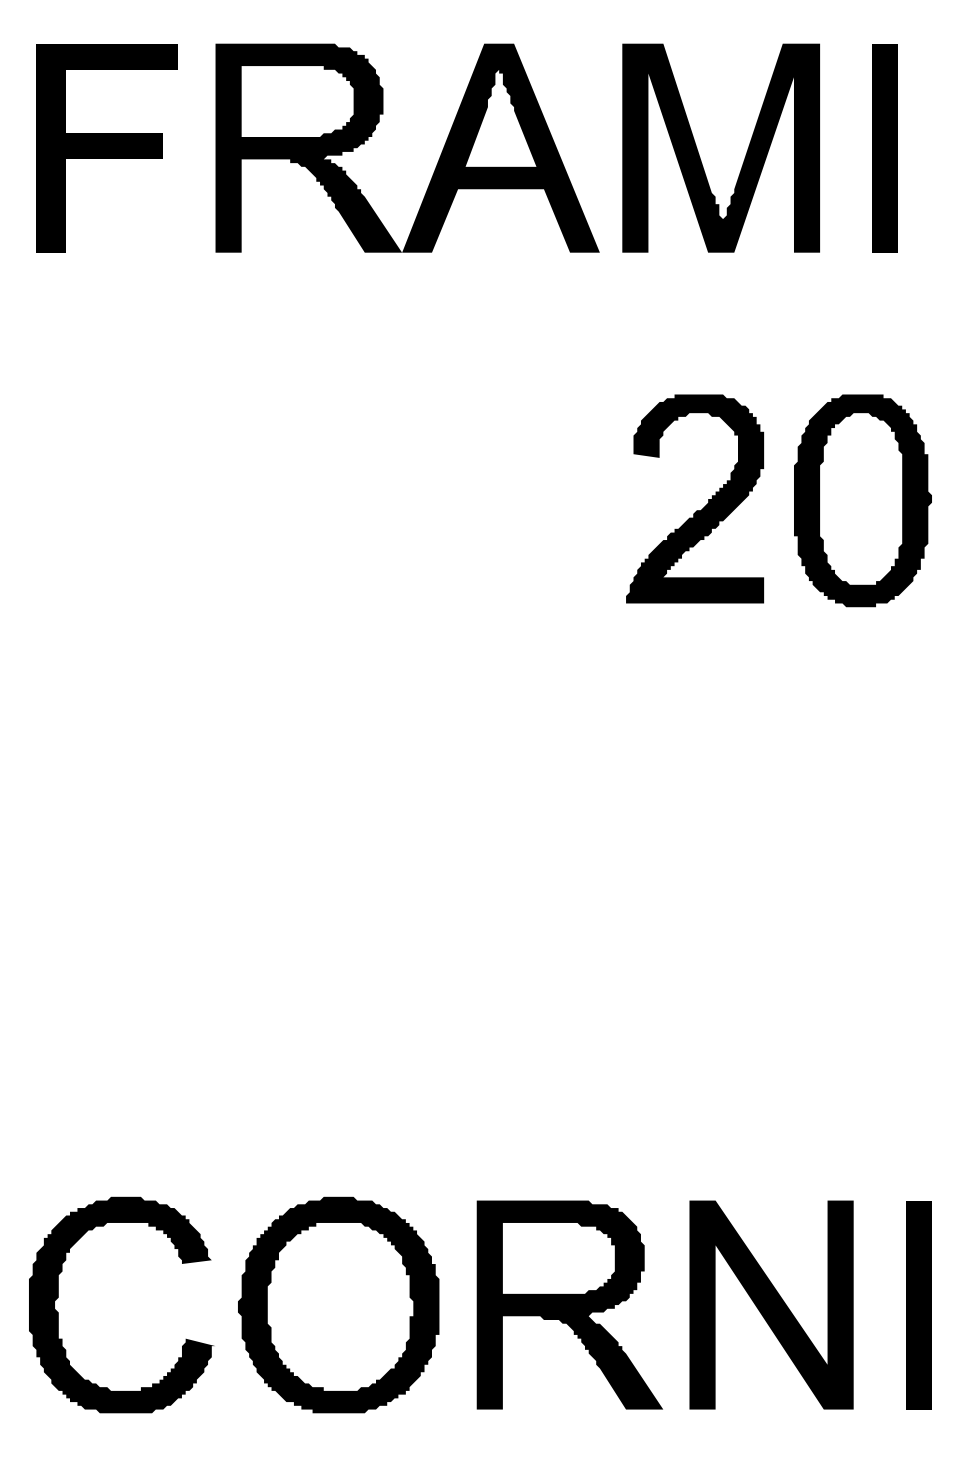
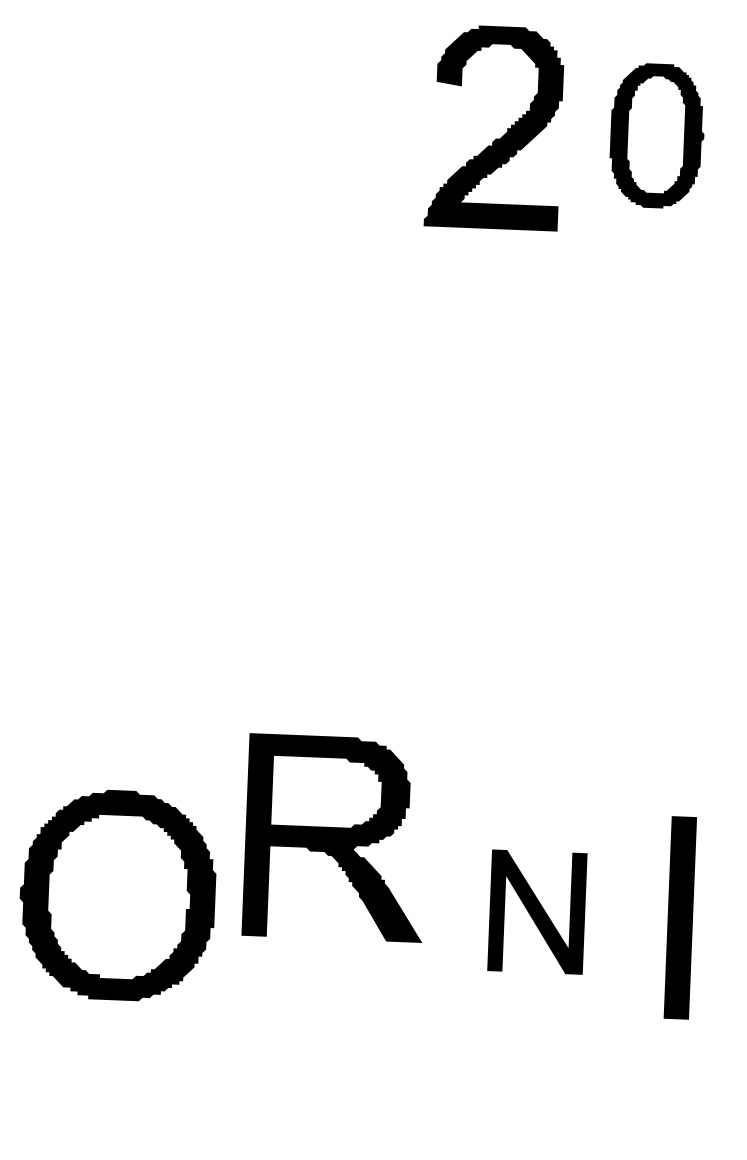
part: (862, 500) -> (656, 135), size x0.7
part: (569, 1304) -> (335, 837), moved
part: (771, 1304) -> (537, 911), size x0.6

